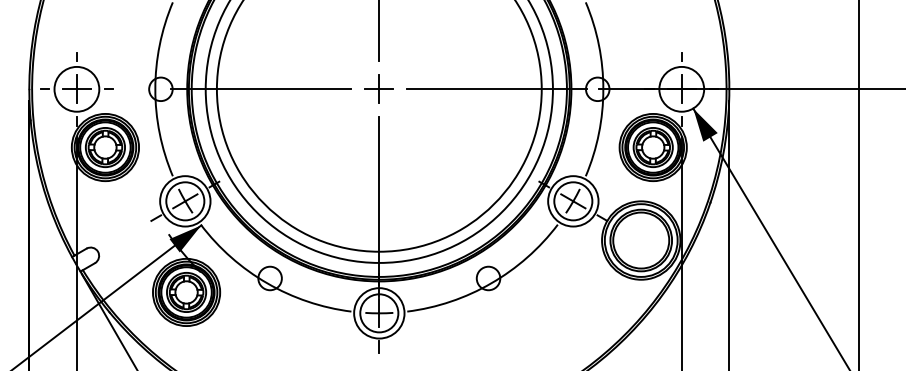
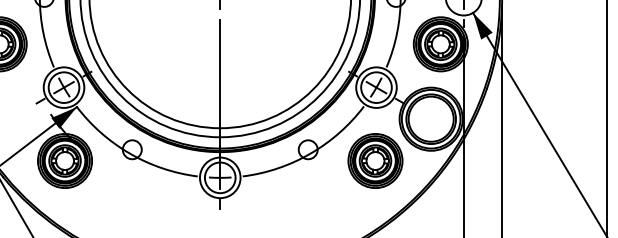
part: (571, 292) -> (375, 161), added

